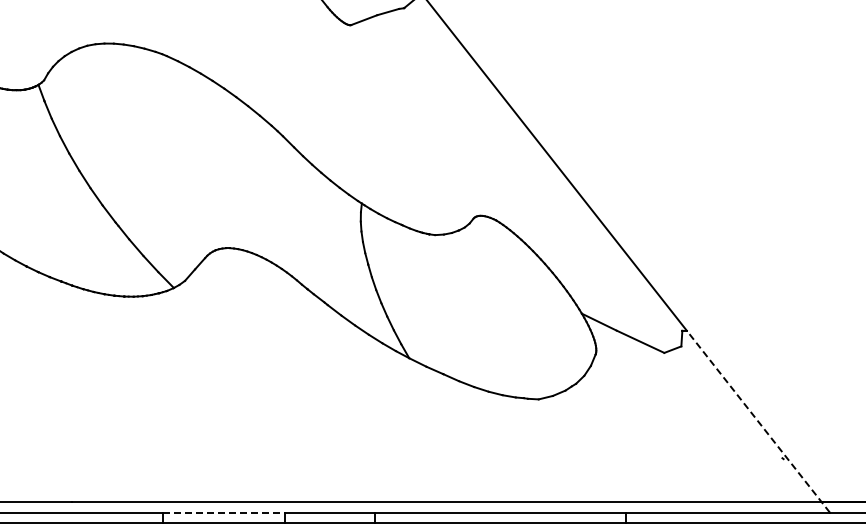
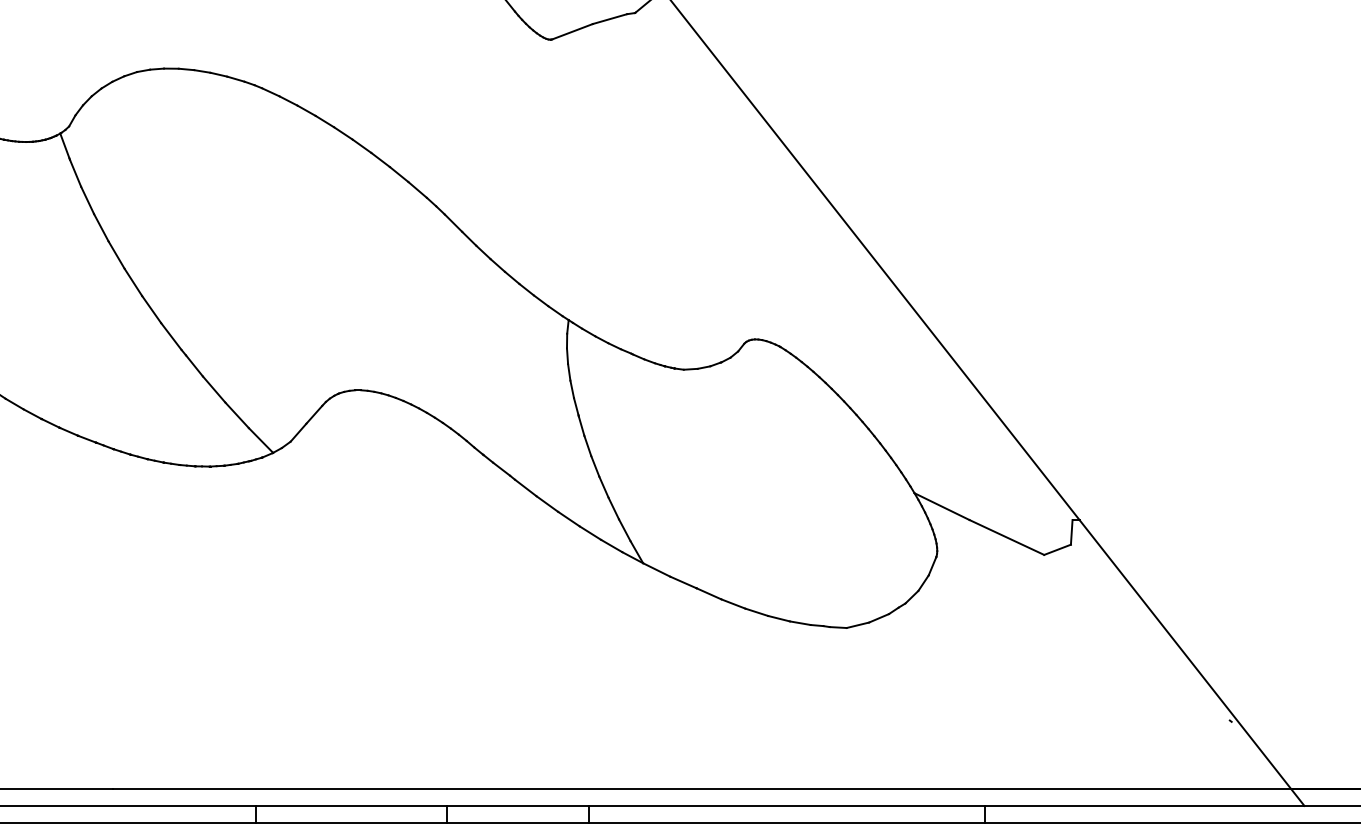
line: (758, 421) -> (1192, 662), dashed -> solid
line: (223, 512) -> (351, 805), dashed -> solid

